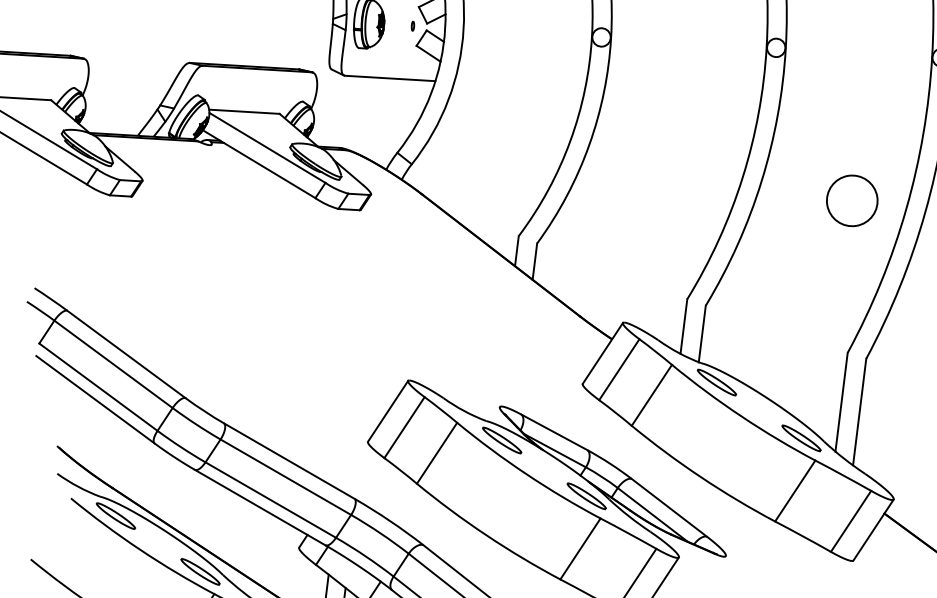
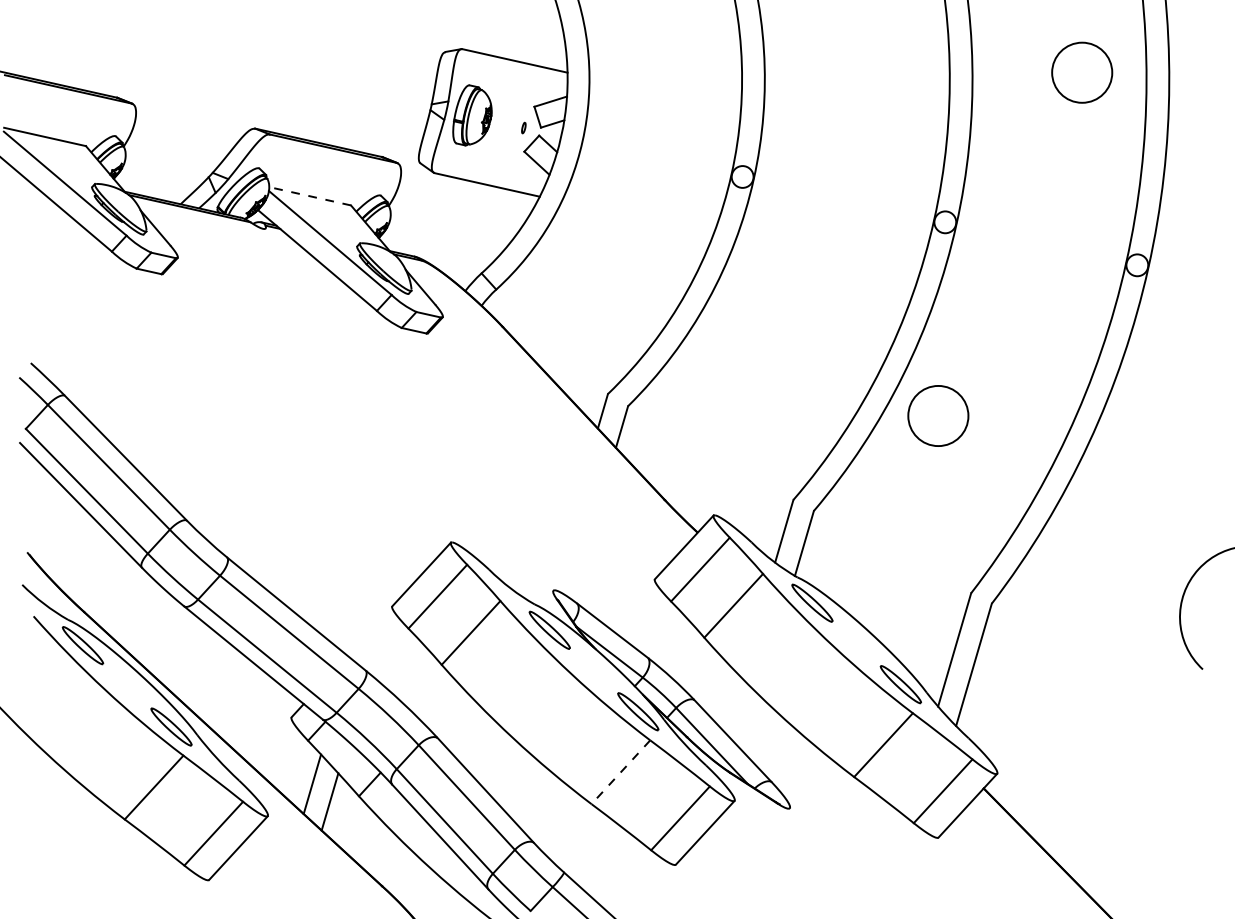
line: (244, 111) -> (310, 196), solid -> dashed
circle: (852, 200) -> (938, 415), moved
line: (580, 549) -> (620, 772), solid -> dashed

